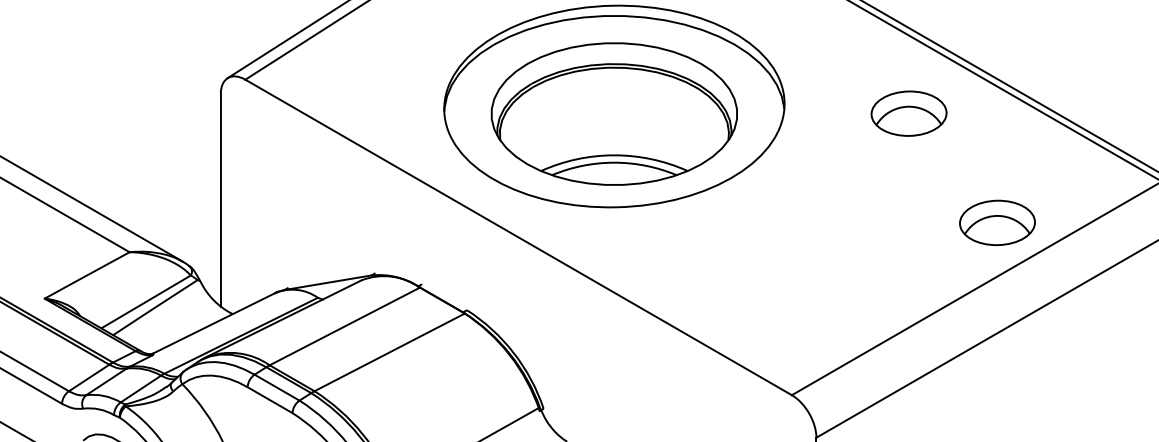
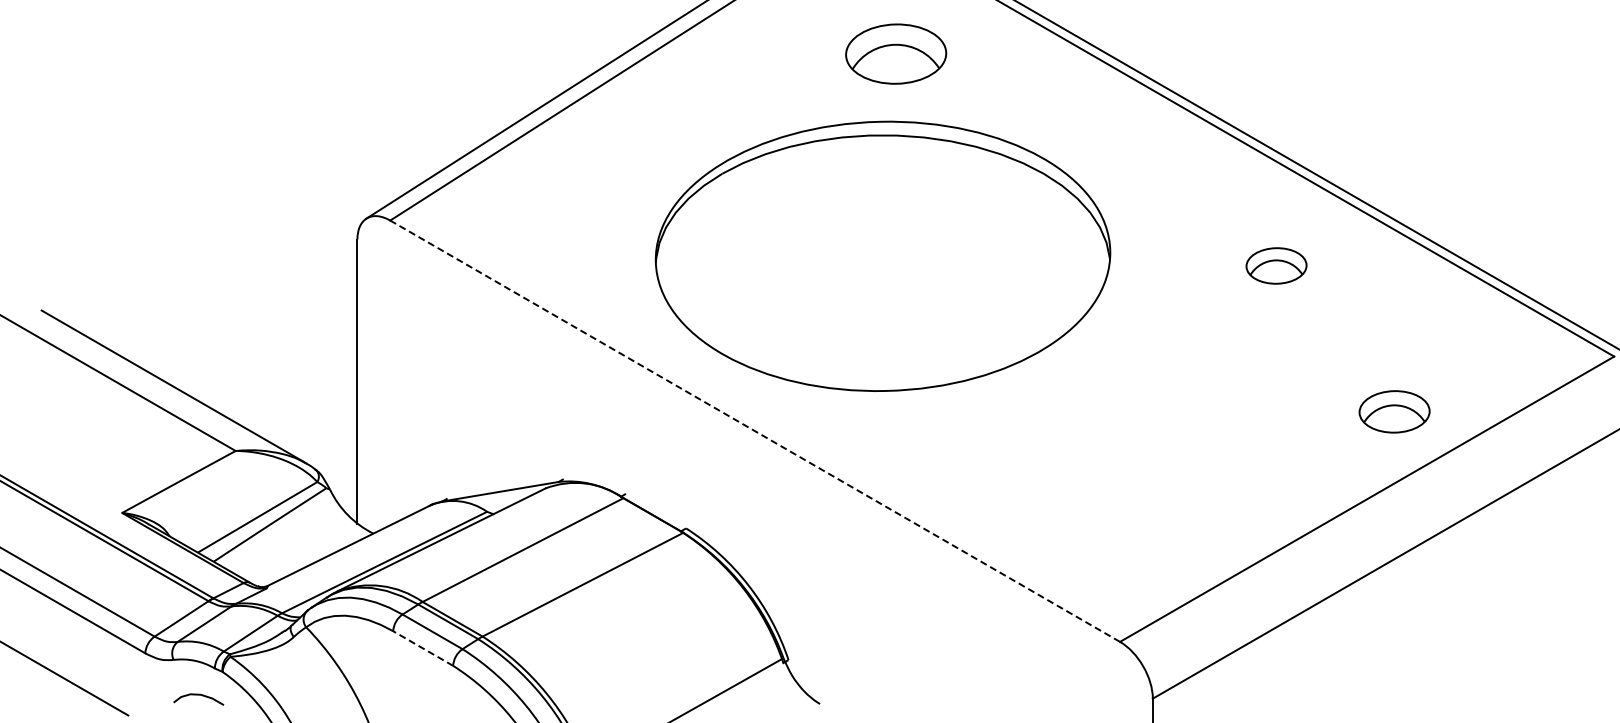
part: (909, 113) -> (1276, 265), size x0.6
part: (613, 114) -> (882, 266), removed
part: (997, 222) -> (1394, 411), size x0.7
line: (518, 236) -> (754, 430), solid -> dashed
line: (270, 400) -> (423, 648), solid -> dashed

